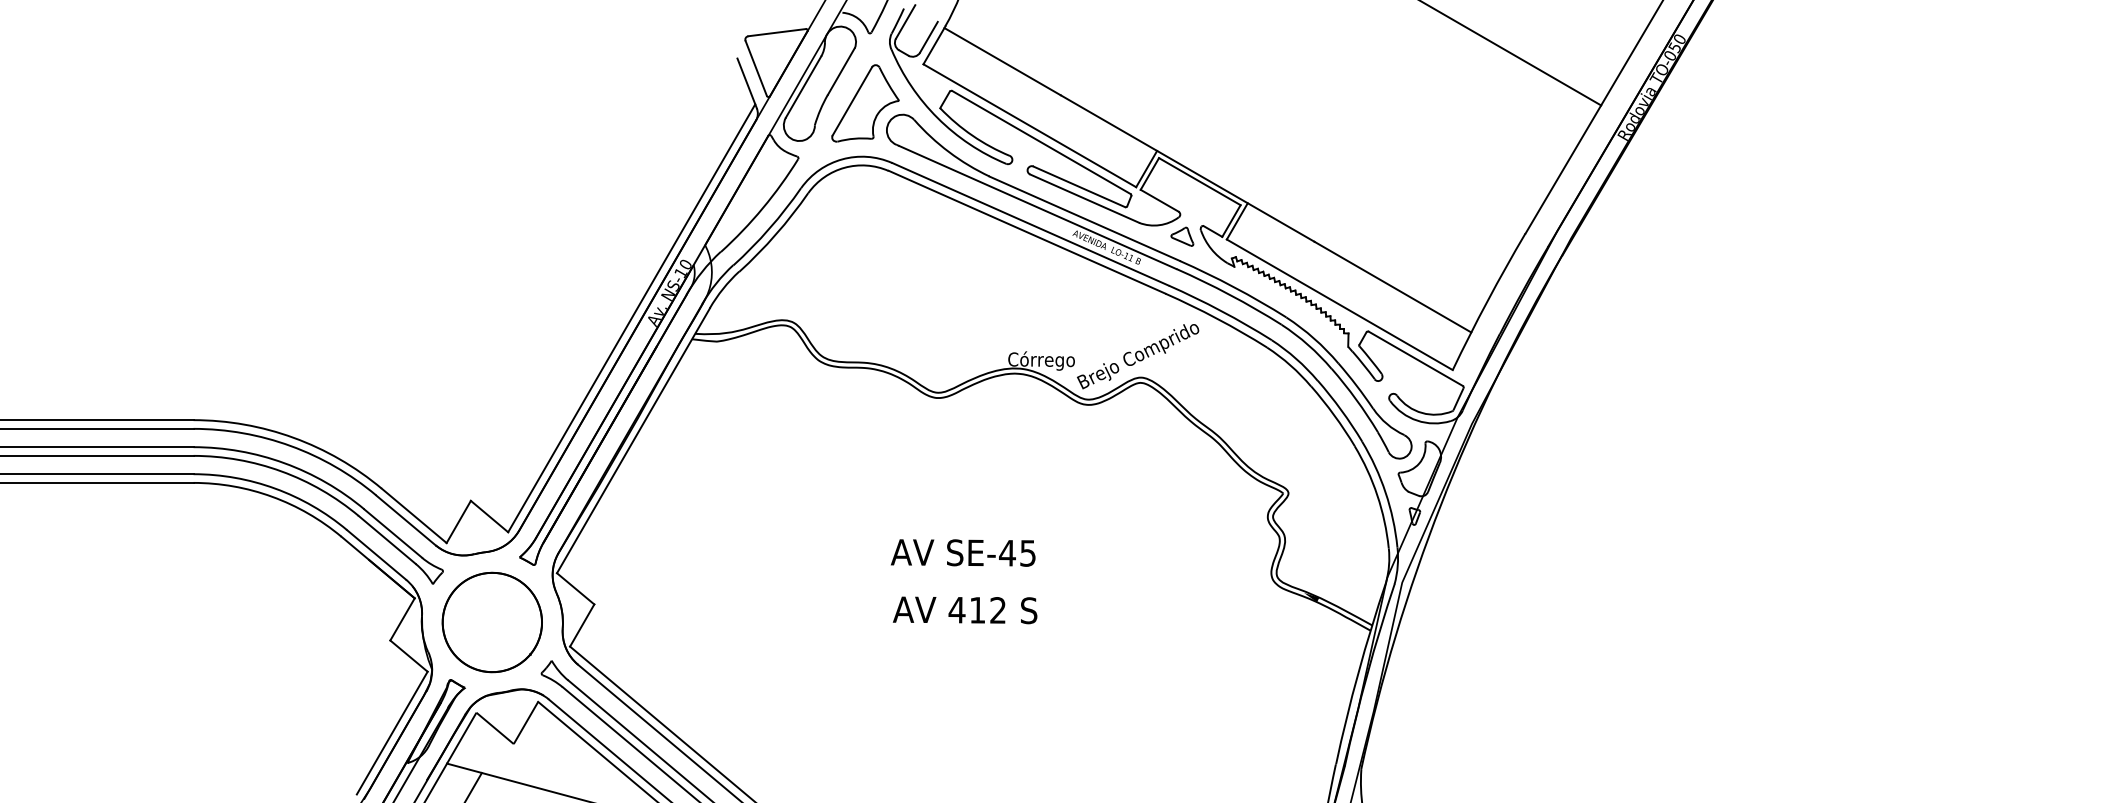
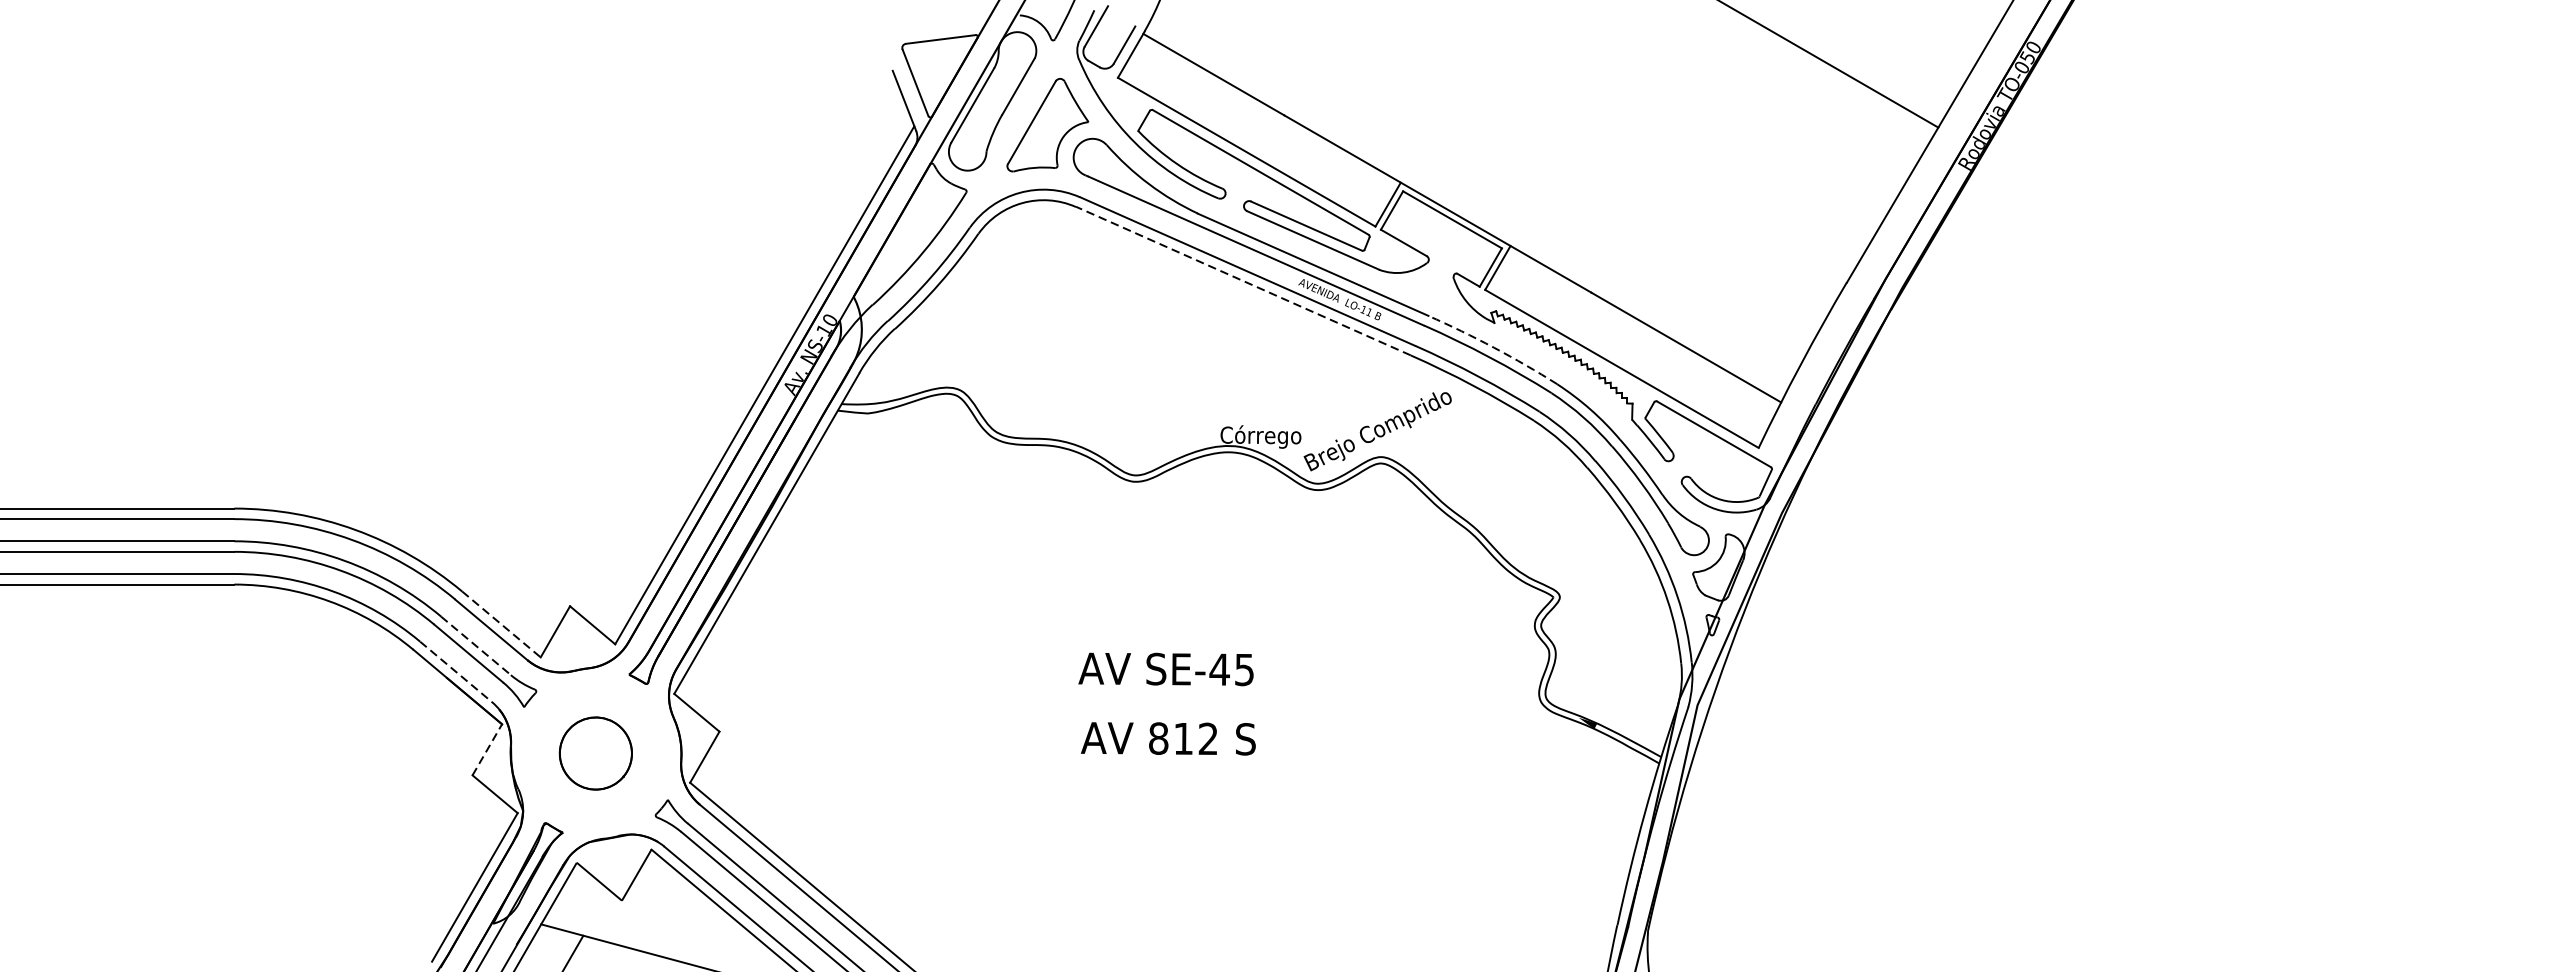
line: (1026, 232) -> (1242, 281), solid -> dashed
part: (1182, 236) -> (1431, 286), removed
arc: (1234, 287) -> (1494, 347), solid -> dashed
line: (414, 516) -> (501, 625), solid -> dashed
line: (393, 533) -> (476, 645), solid -> dashed
line: (376, 555) -> (455, 672), solid -> dashed
text: (956, 609) -> (1157, 737), 412 -> 812
line: (402, 619) -> (487, 749), solid -> dashed
part: (491, 622) -> (595, 753), size x0.6

